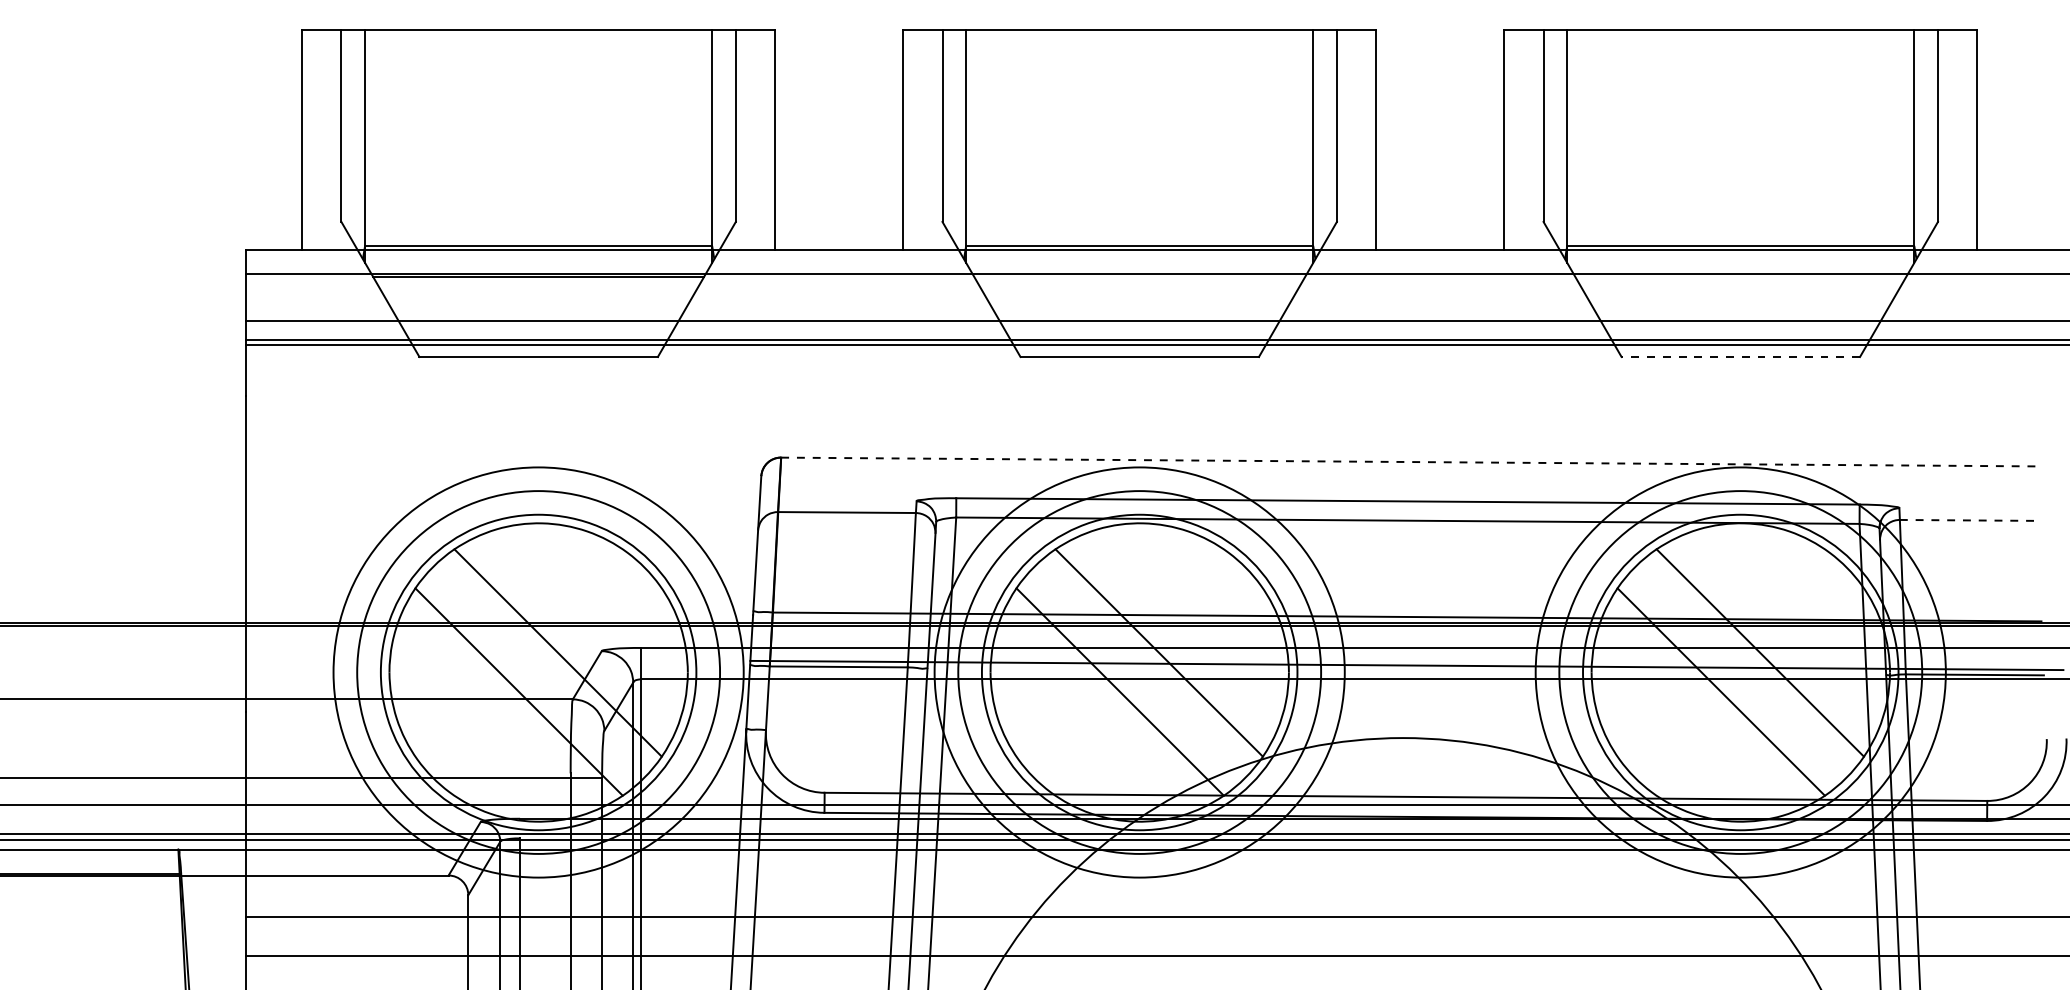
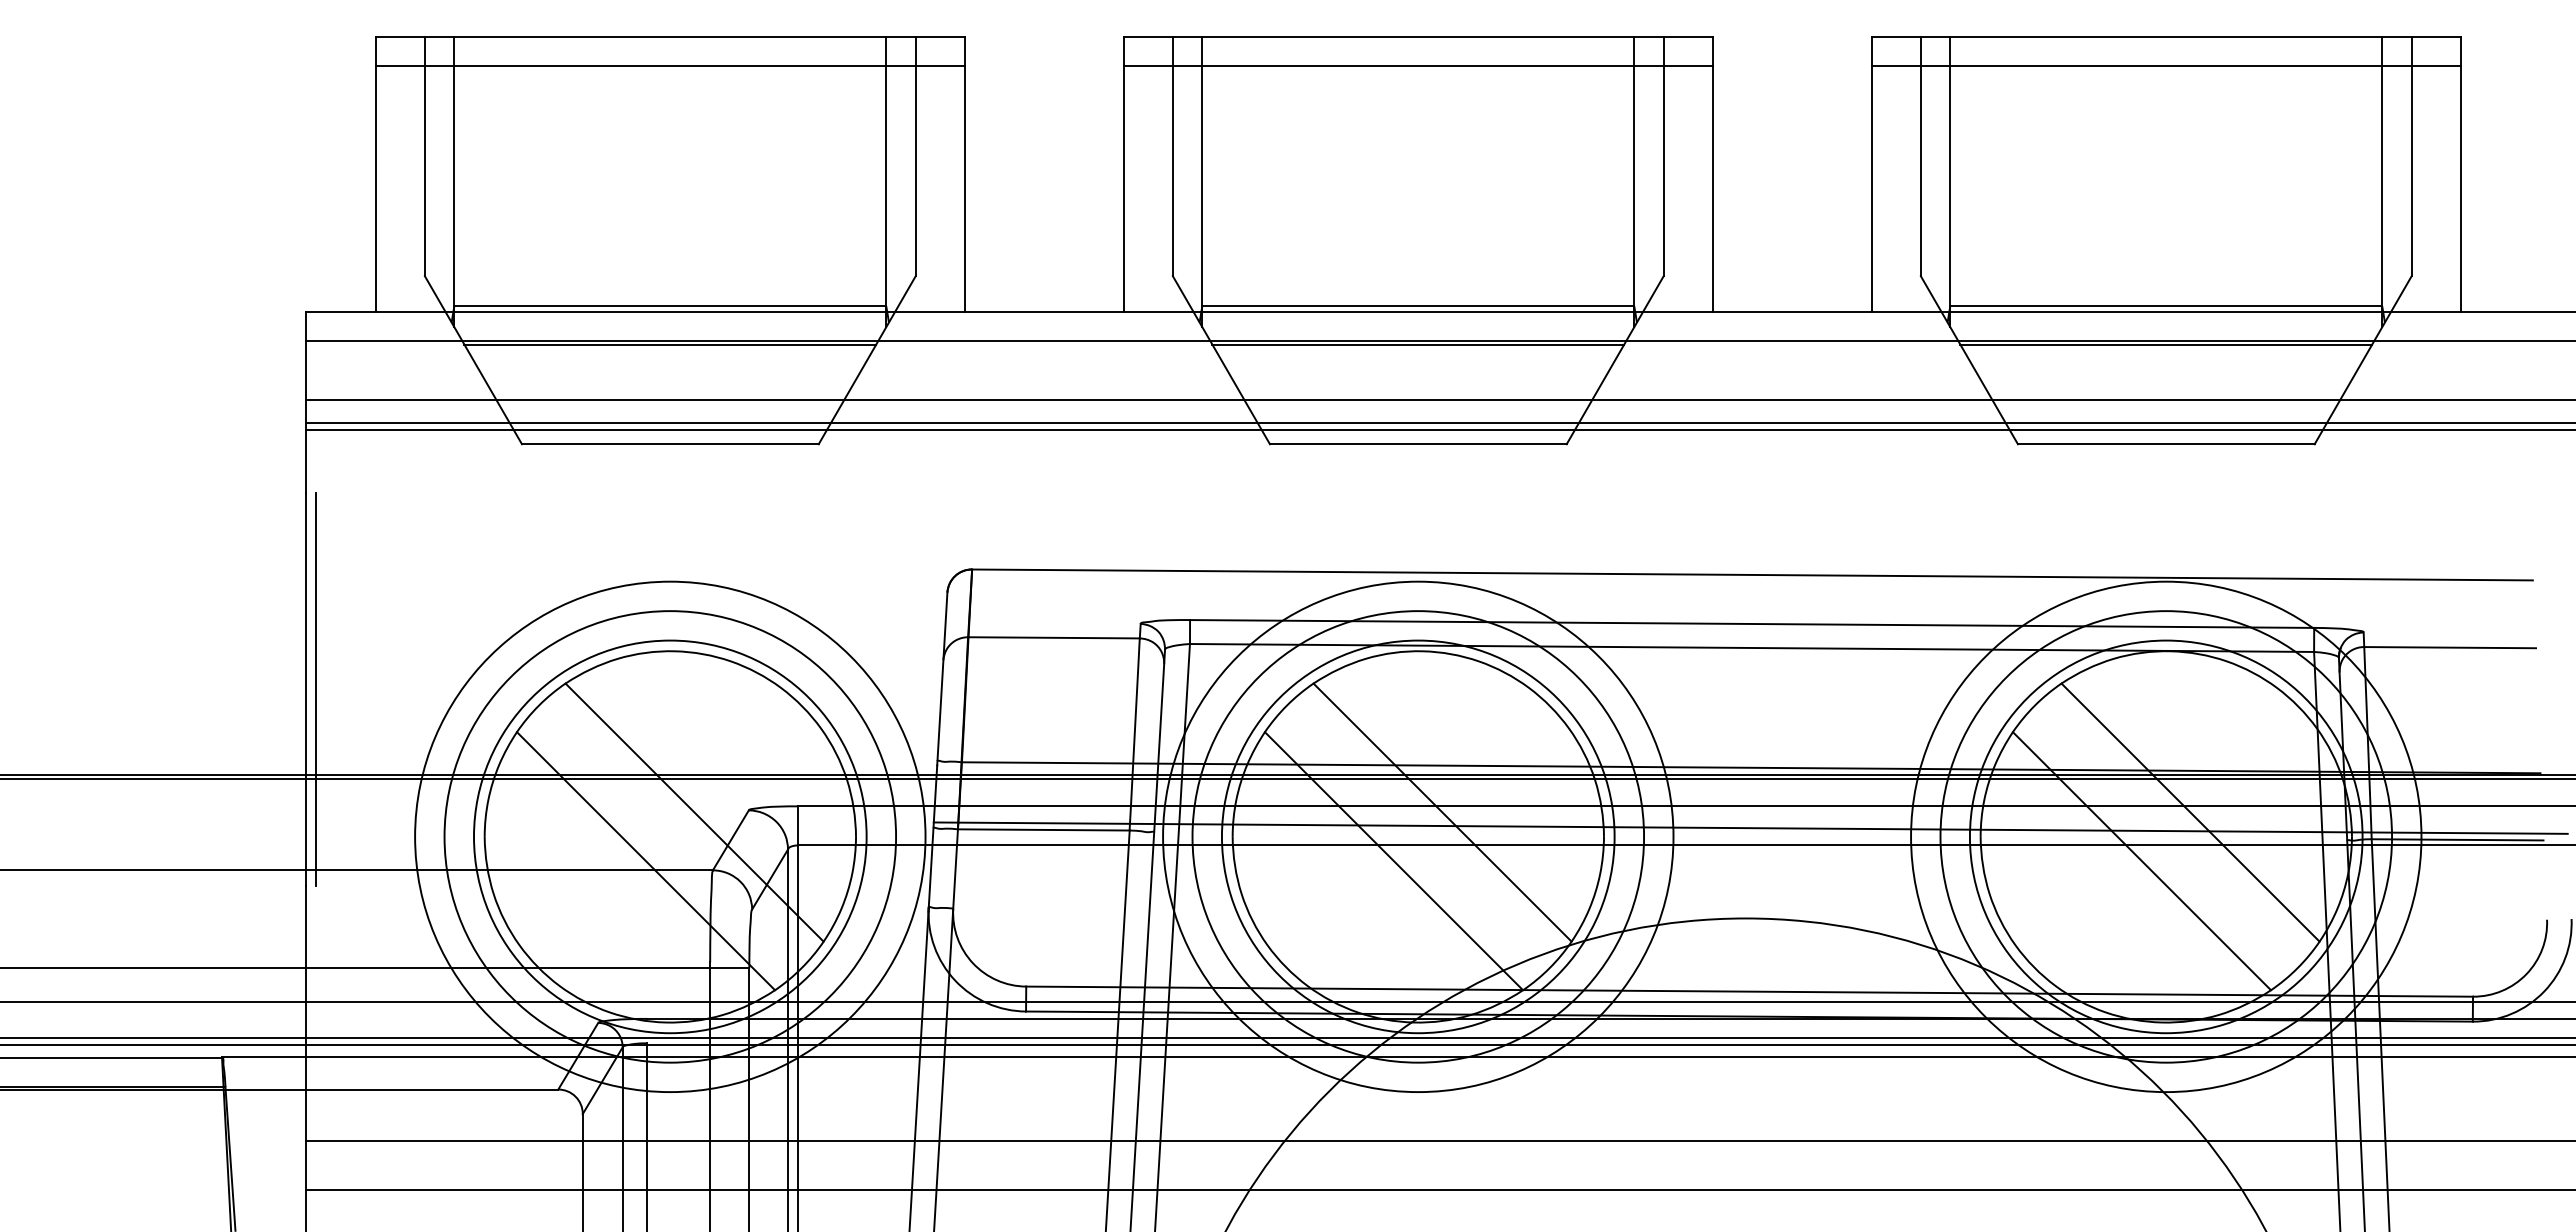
line: (537, 53) -> (669, 66), added
line: (1139, 53) -> (1417, 66), added
line: (1740, 53) -> (2165, 66), added
line: (1139, 276) -> (1418, 344), added
line: (1740, 276) -> (2166, 344), added
line: (1740, 357) -> (2165, 444), dashed -> solid
line: (1409, 461) -> (1753, 574), dashed -> solid
line: (1969, 520) -> (2450, 647), dashed -> solid
line: (253, 554) -> (315, 689), added

